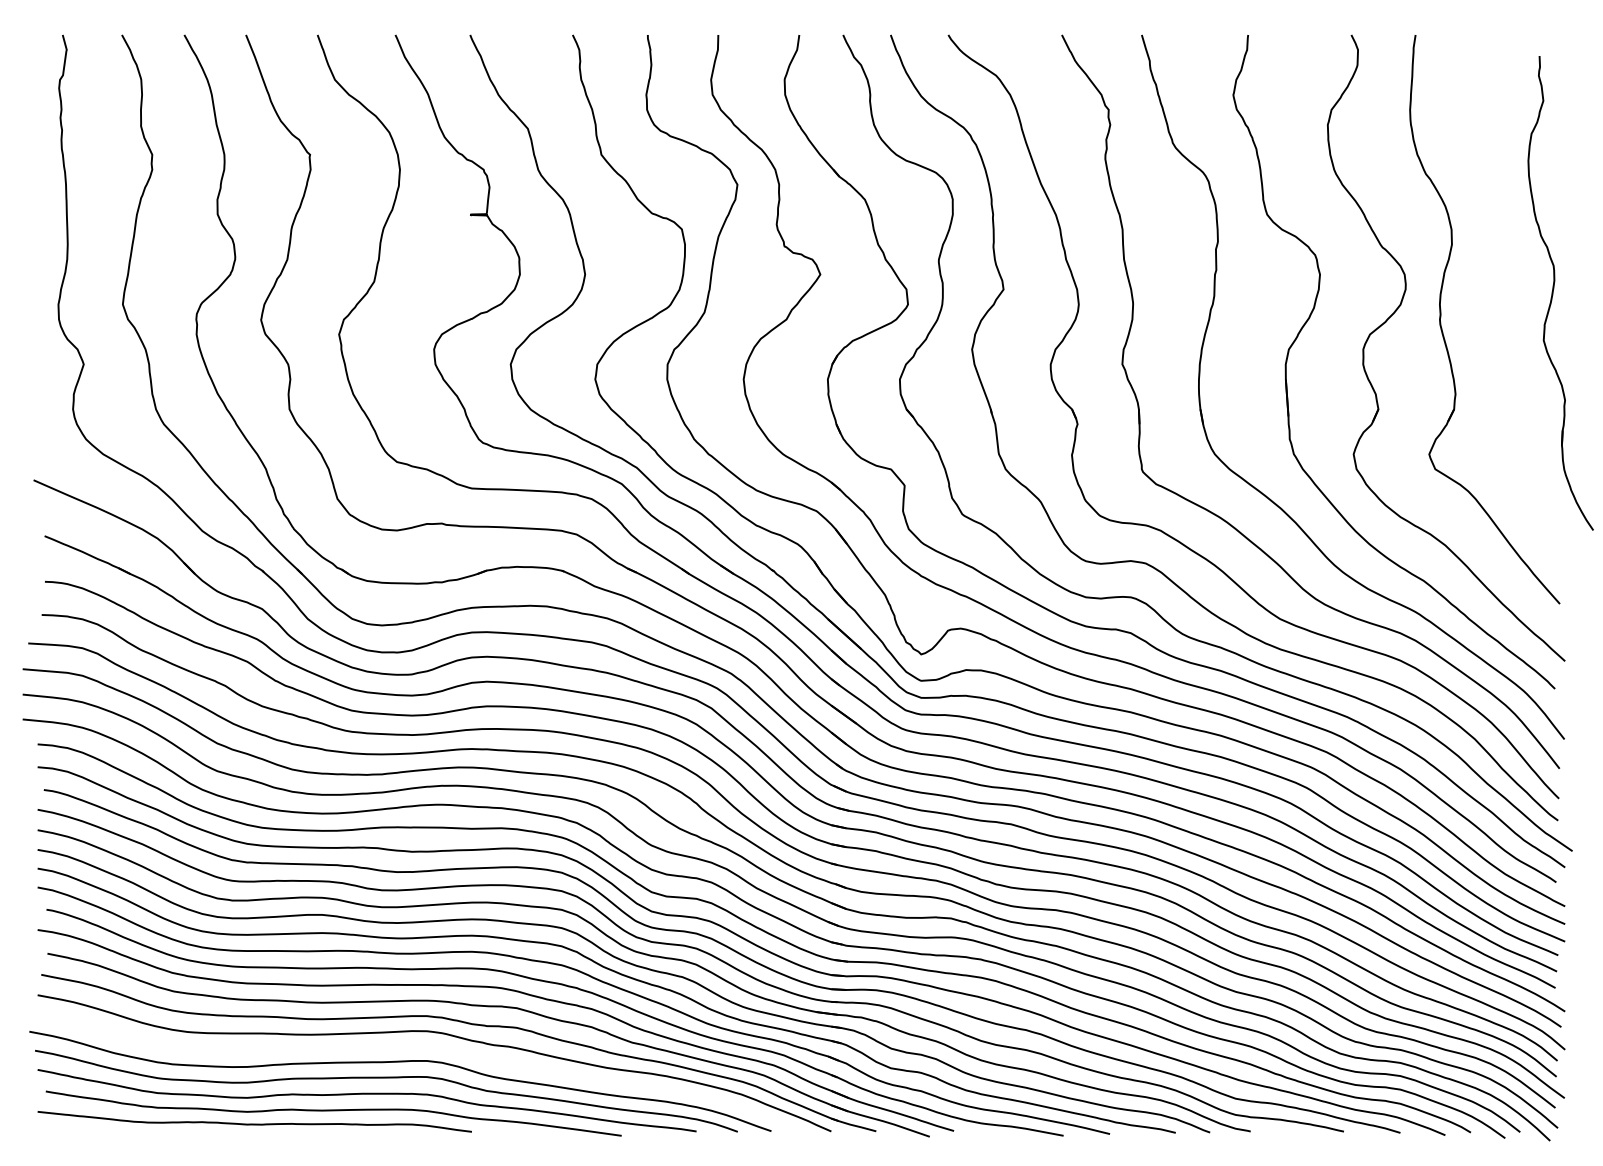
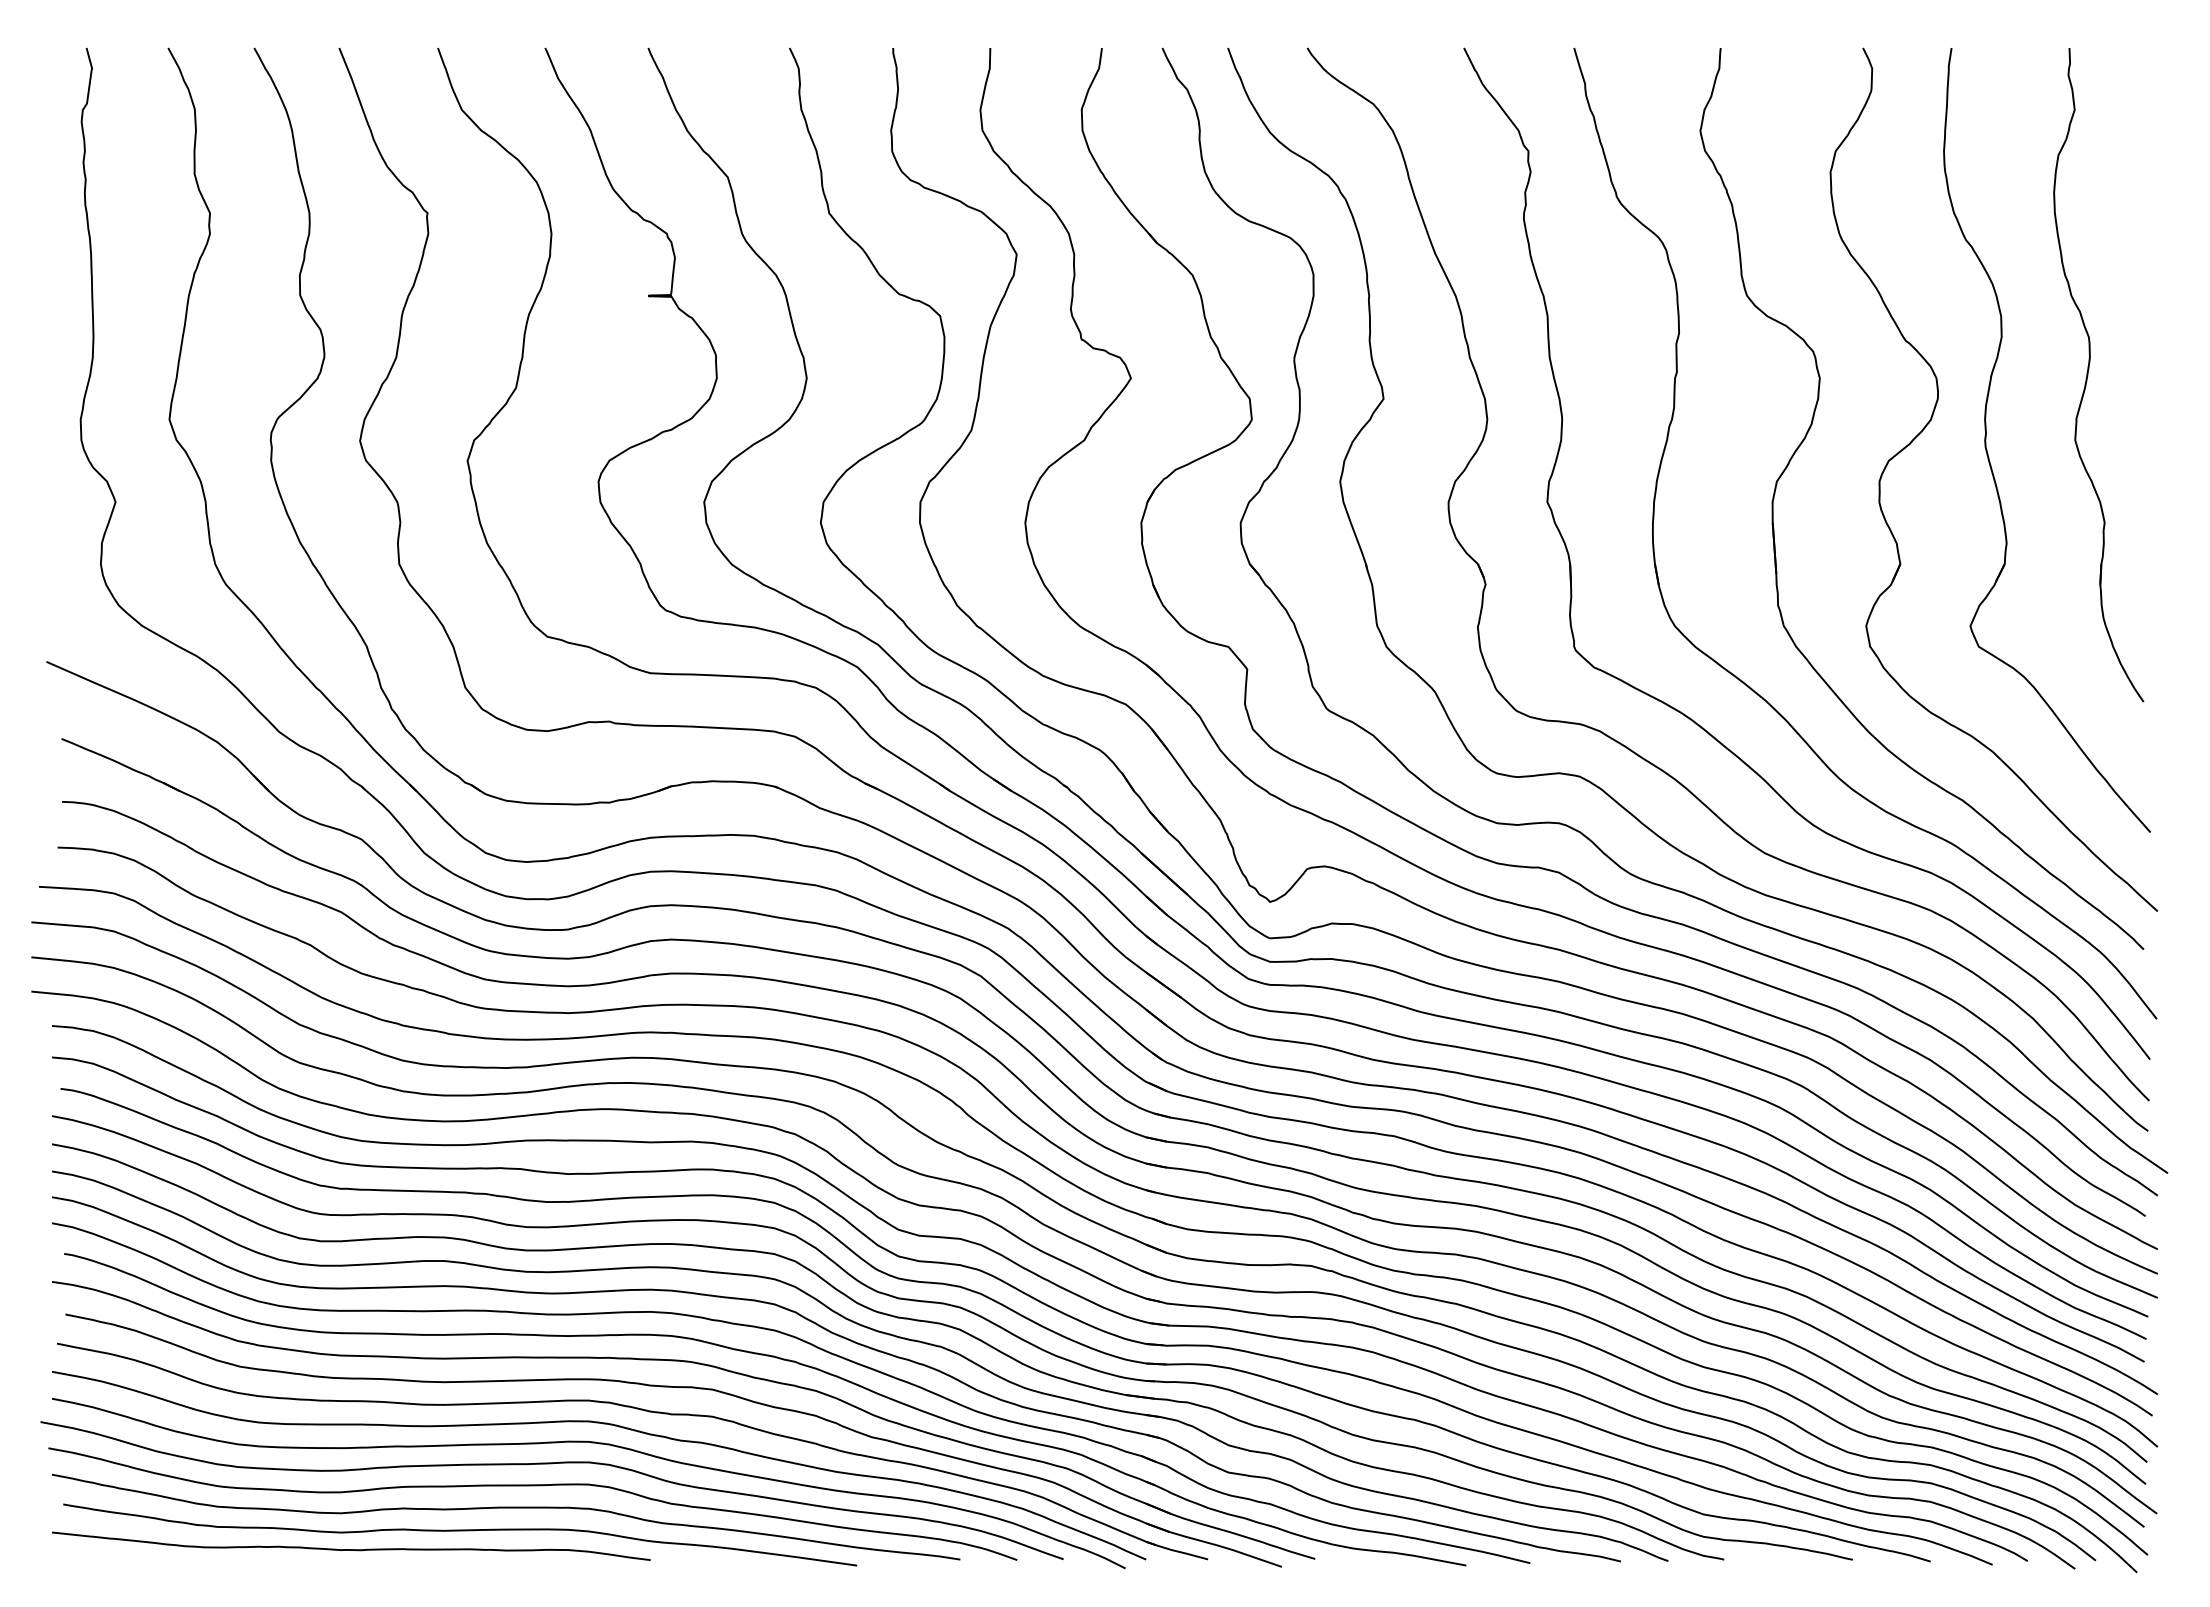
part: (1553, 293) -> (2088, 375), moved
curve: (429, 1047) -> (591, 1443), added

